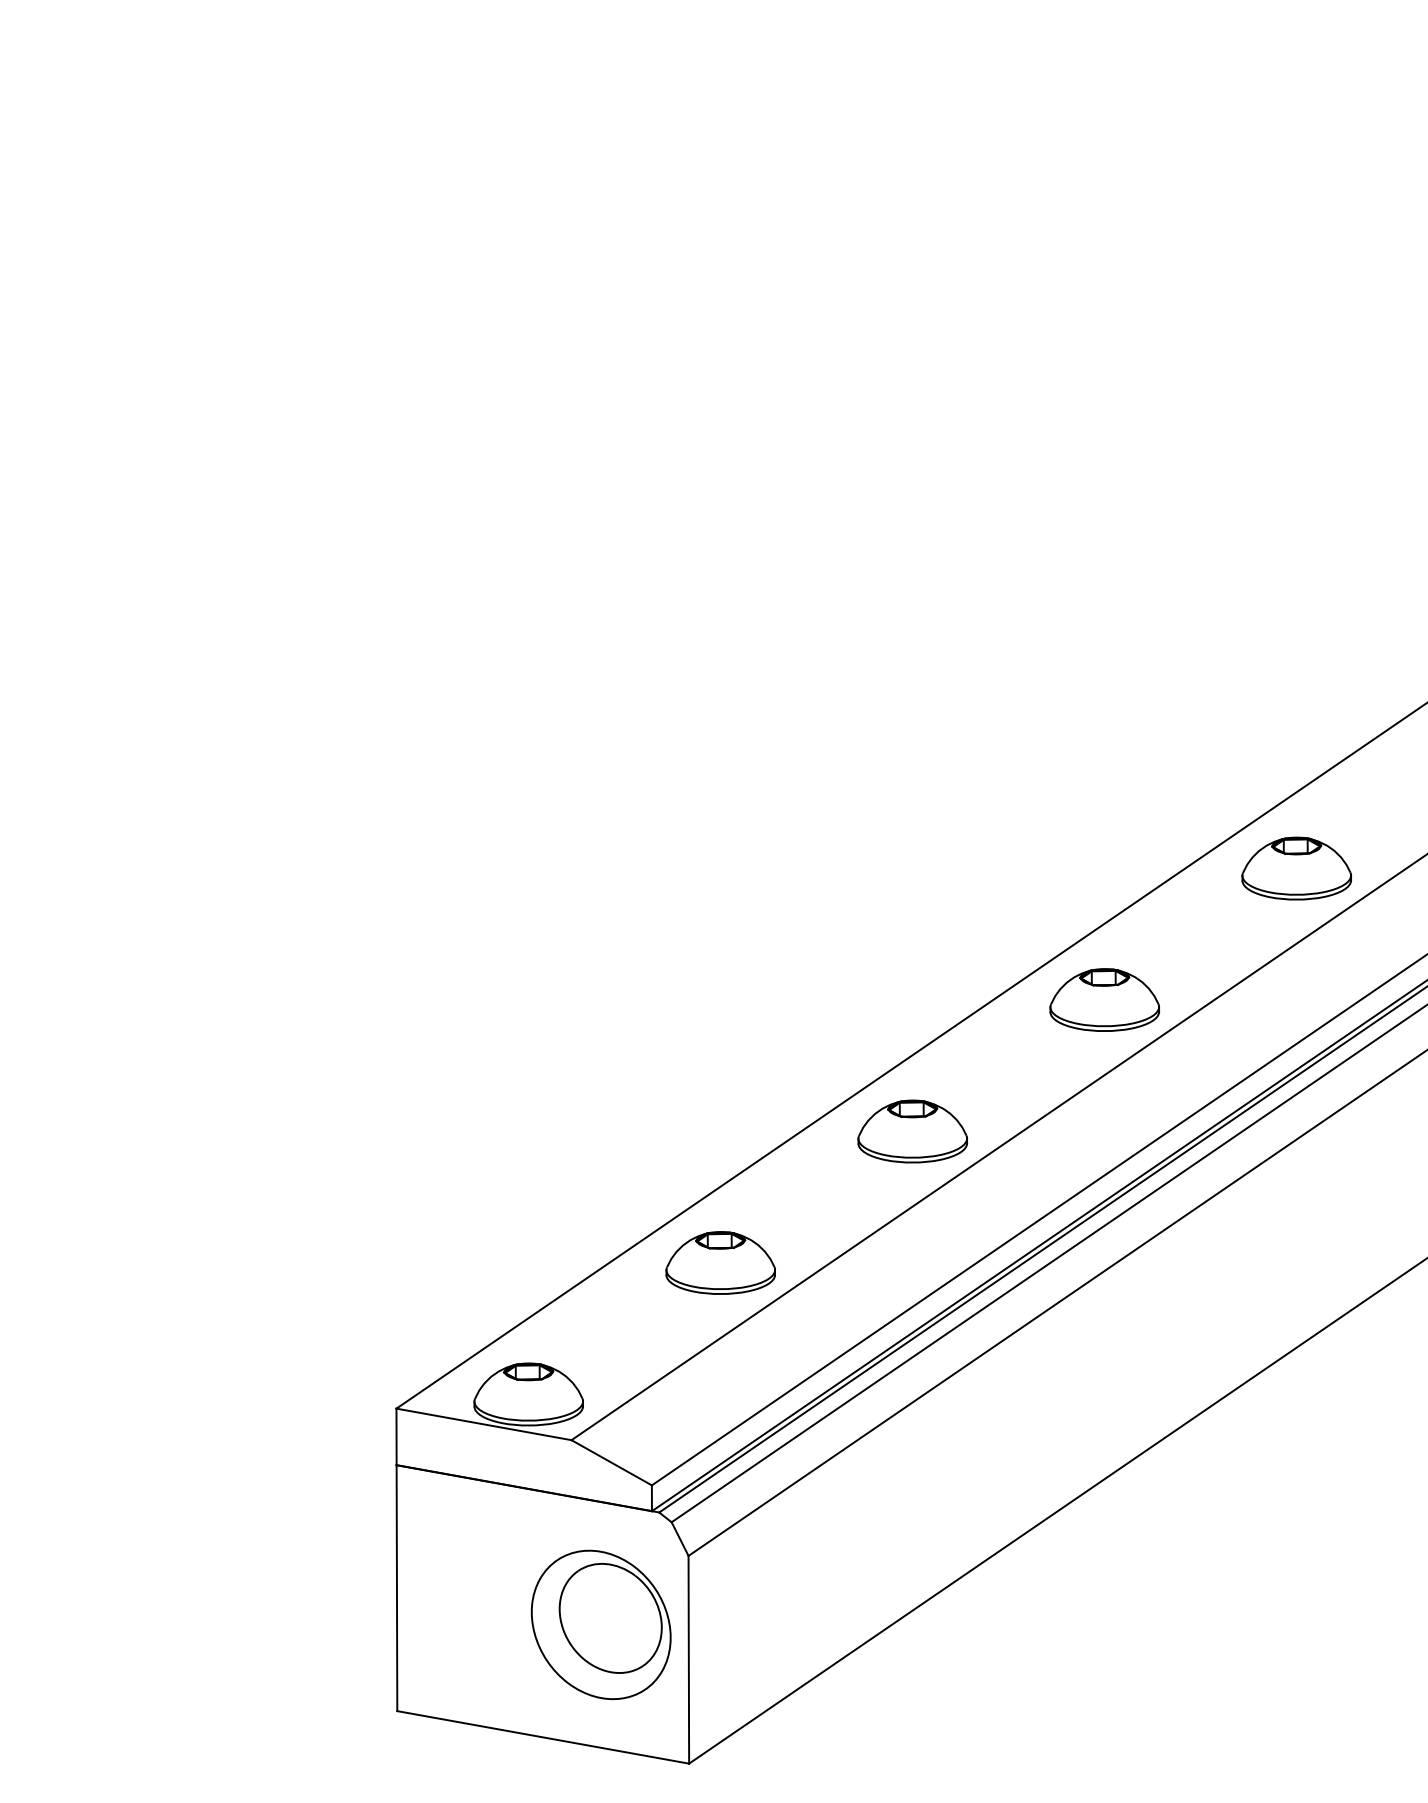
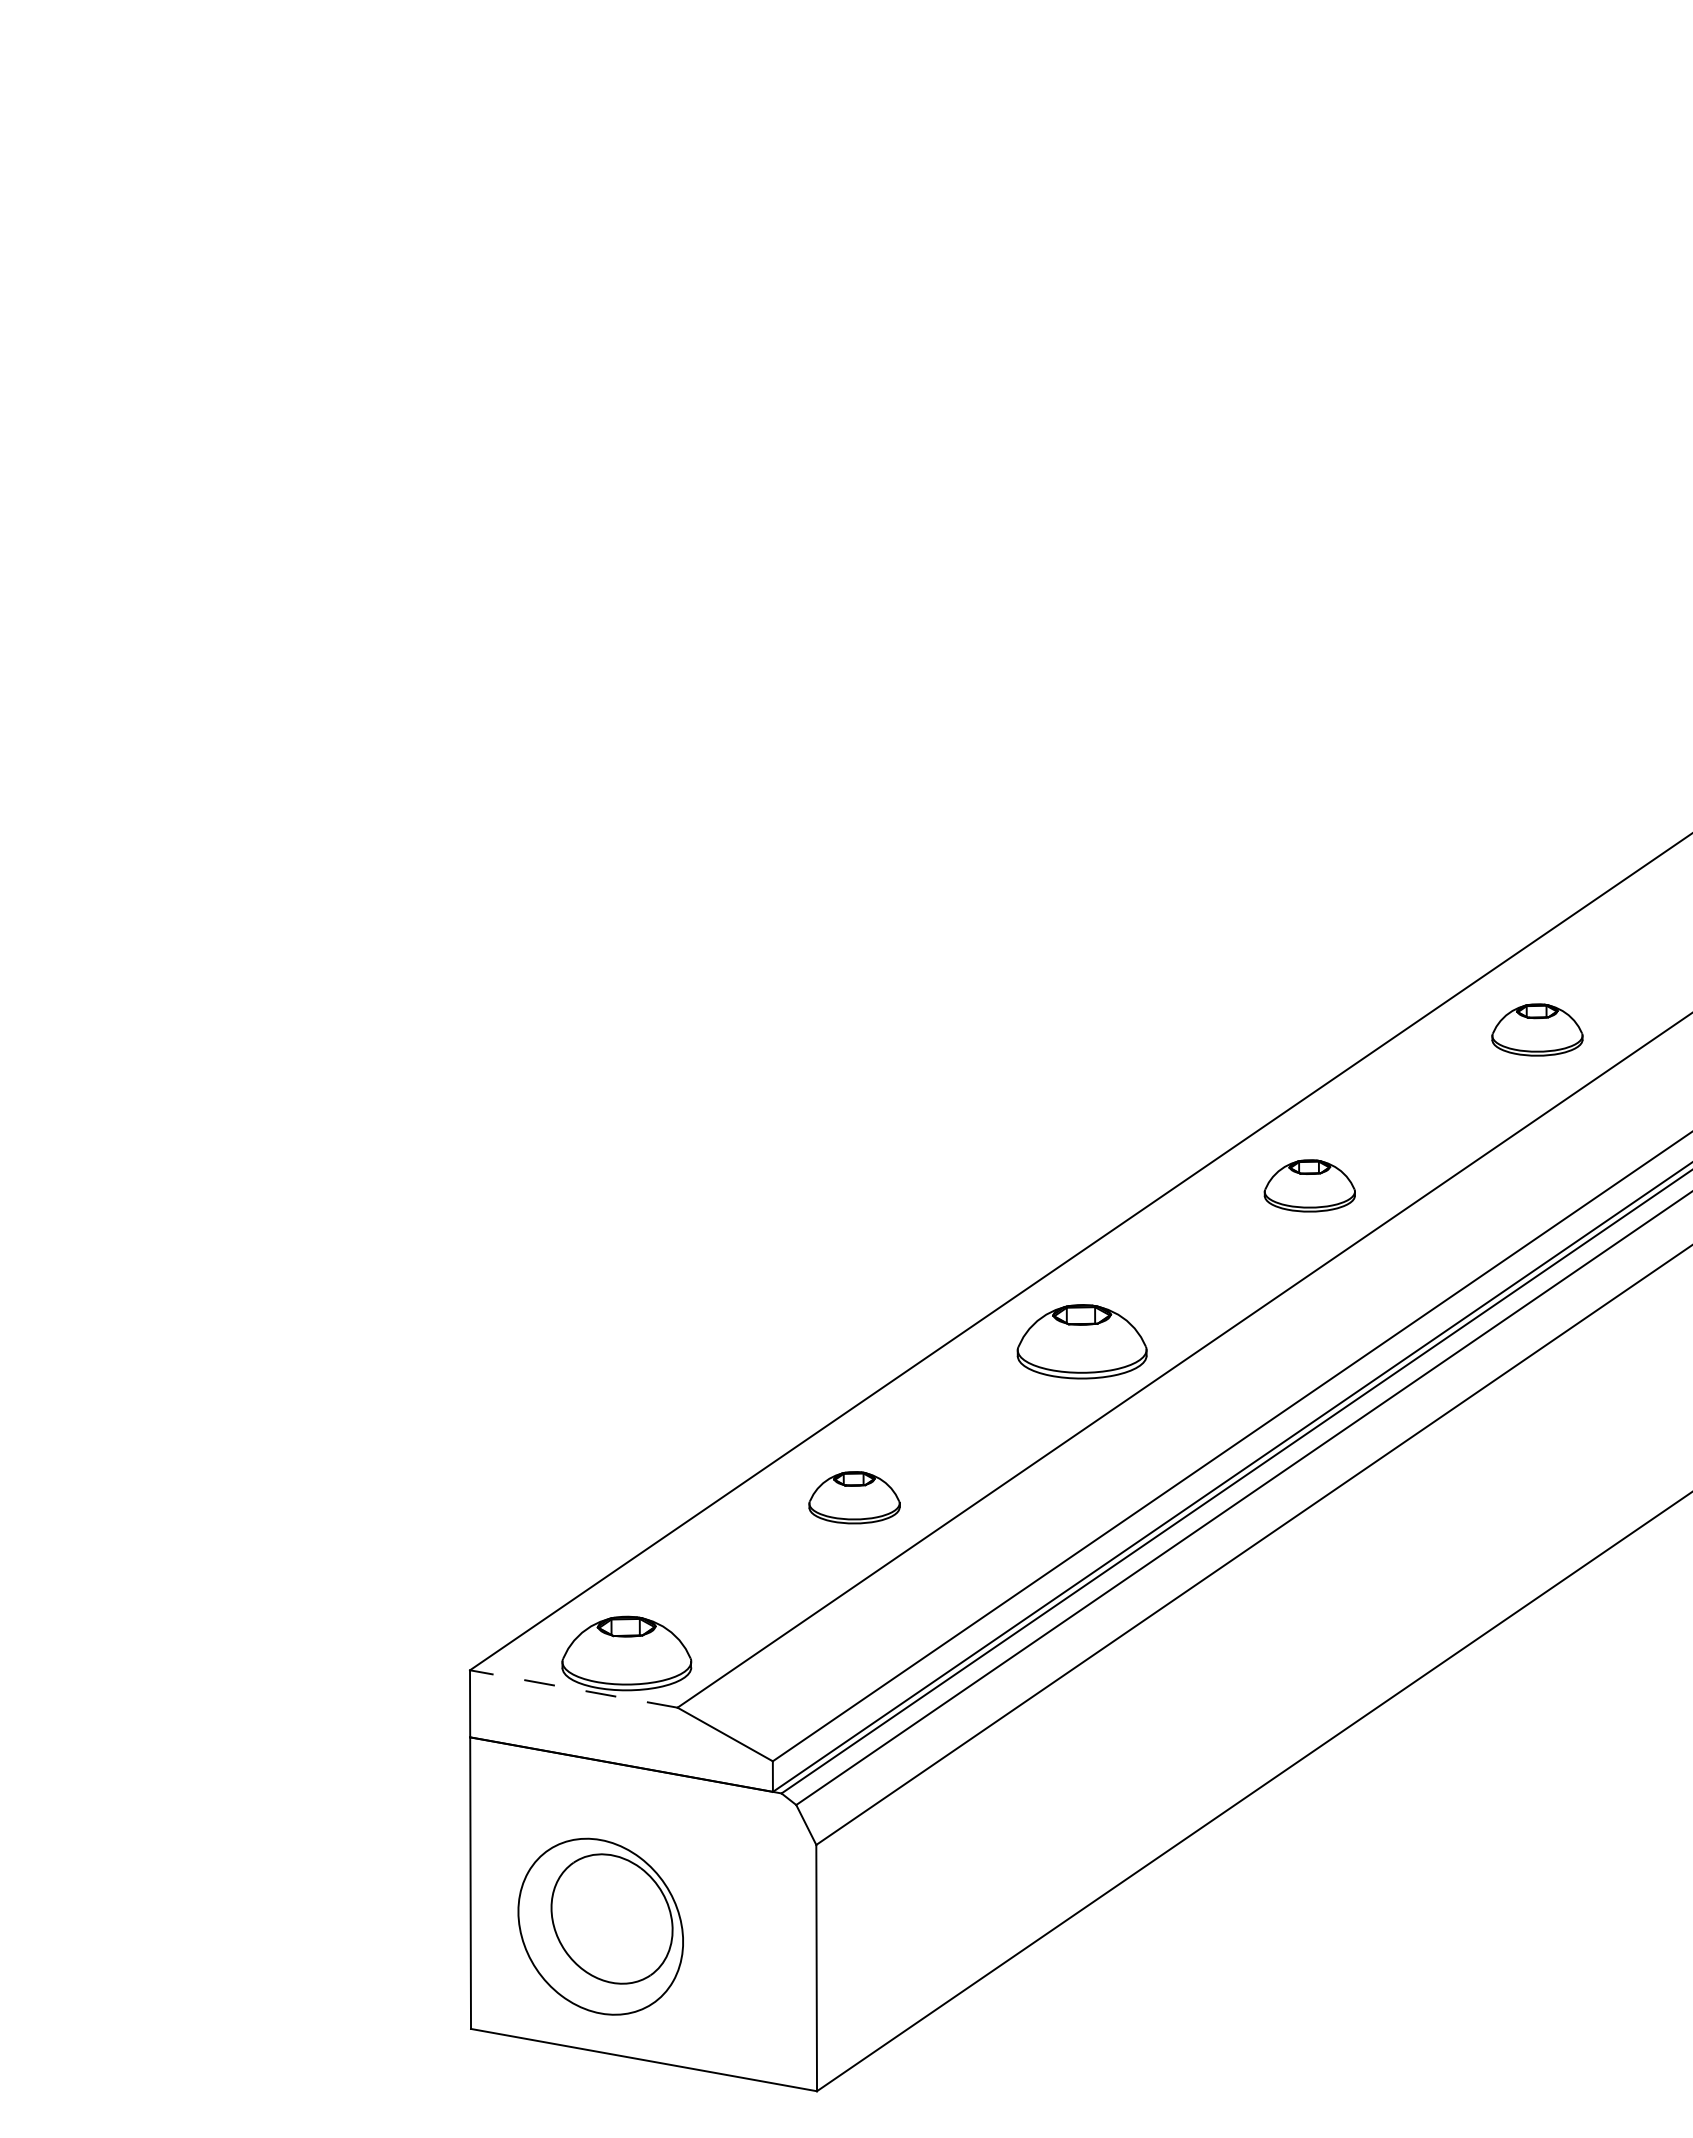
part: (1296, 868) -> (1537, 1029), size x0.7
part: (1104, 999) -> (1309, 1185), size x0.7
part: (720, 1262) -> (854, 1497), size x0.7
line: (483, 1423) -> (573, 1688), solid -> dashed
part: (600, 1624) -> (600, 1926), moved

